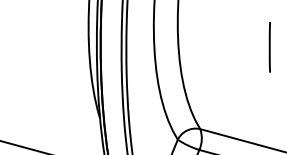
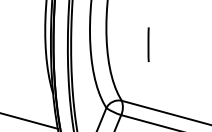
line: (269, 46) -> (148, 44), moved

